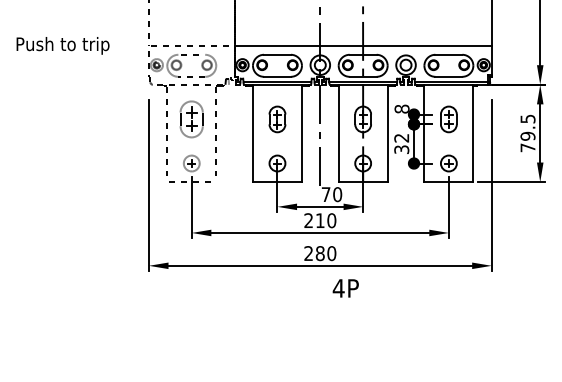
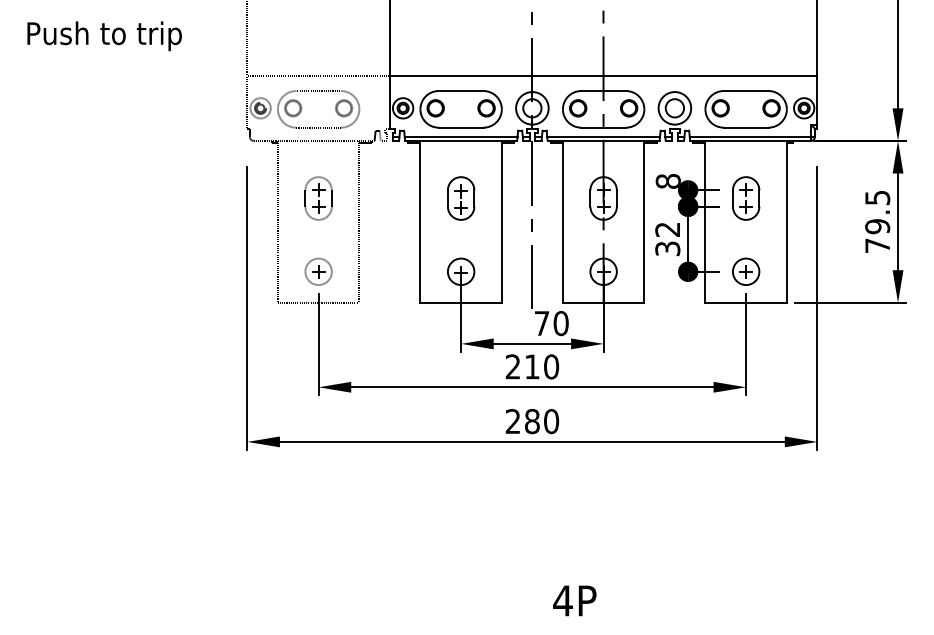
text: (62, 45) -> (103, 35), moved
part: (191, 119) -> (318, 198), size x0.71
text: (345, 288) -> (574, 600), moved

